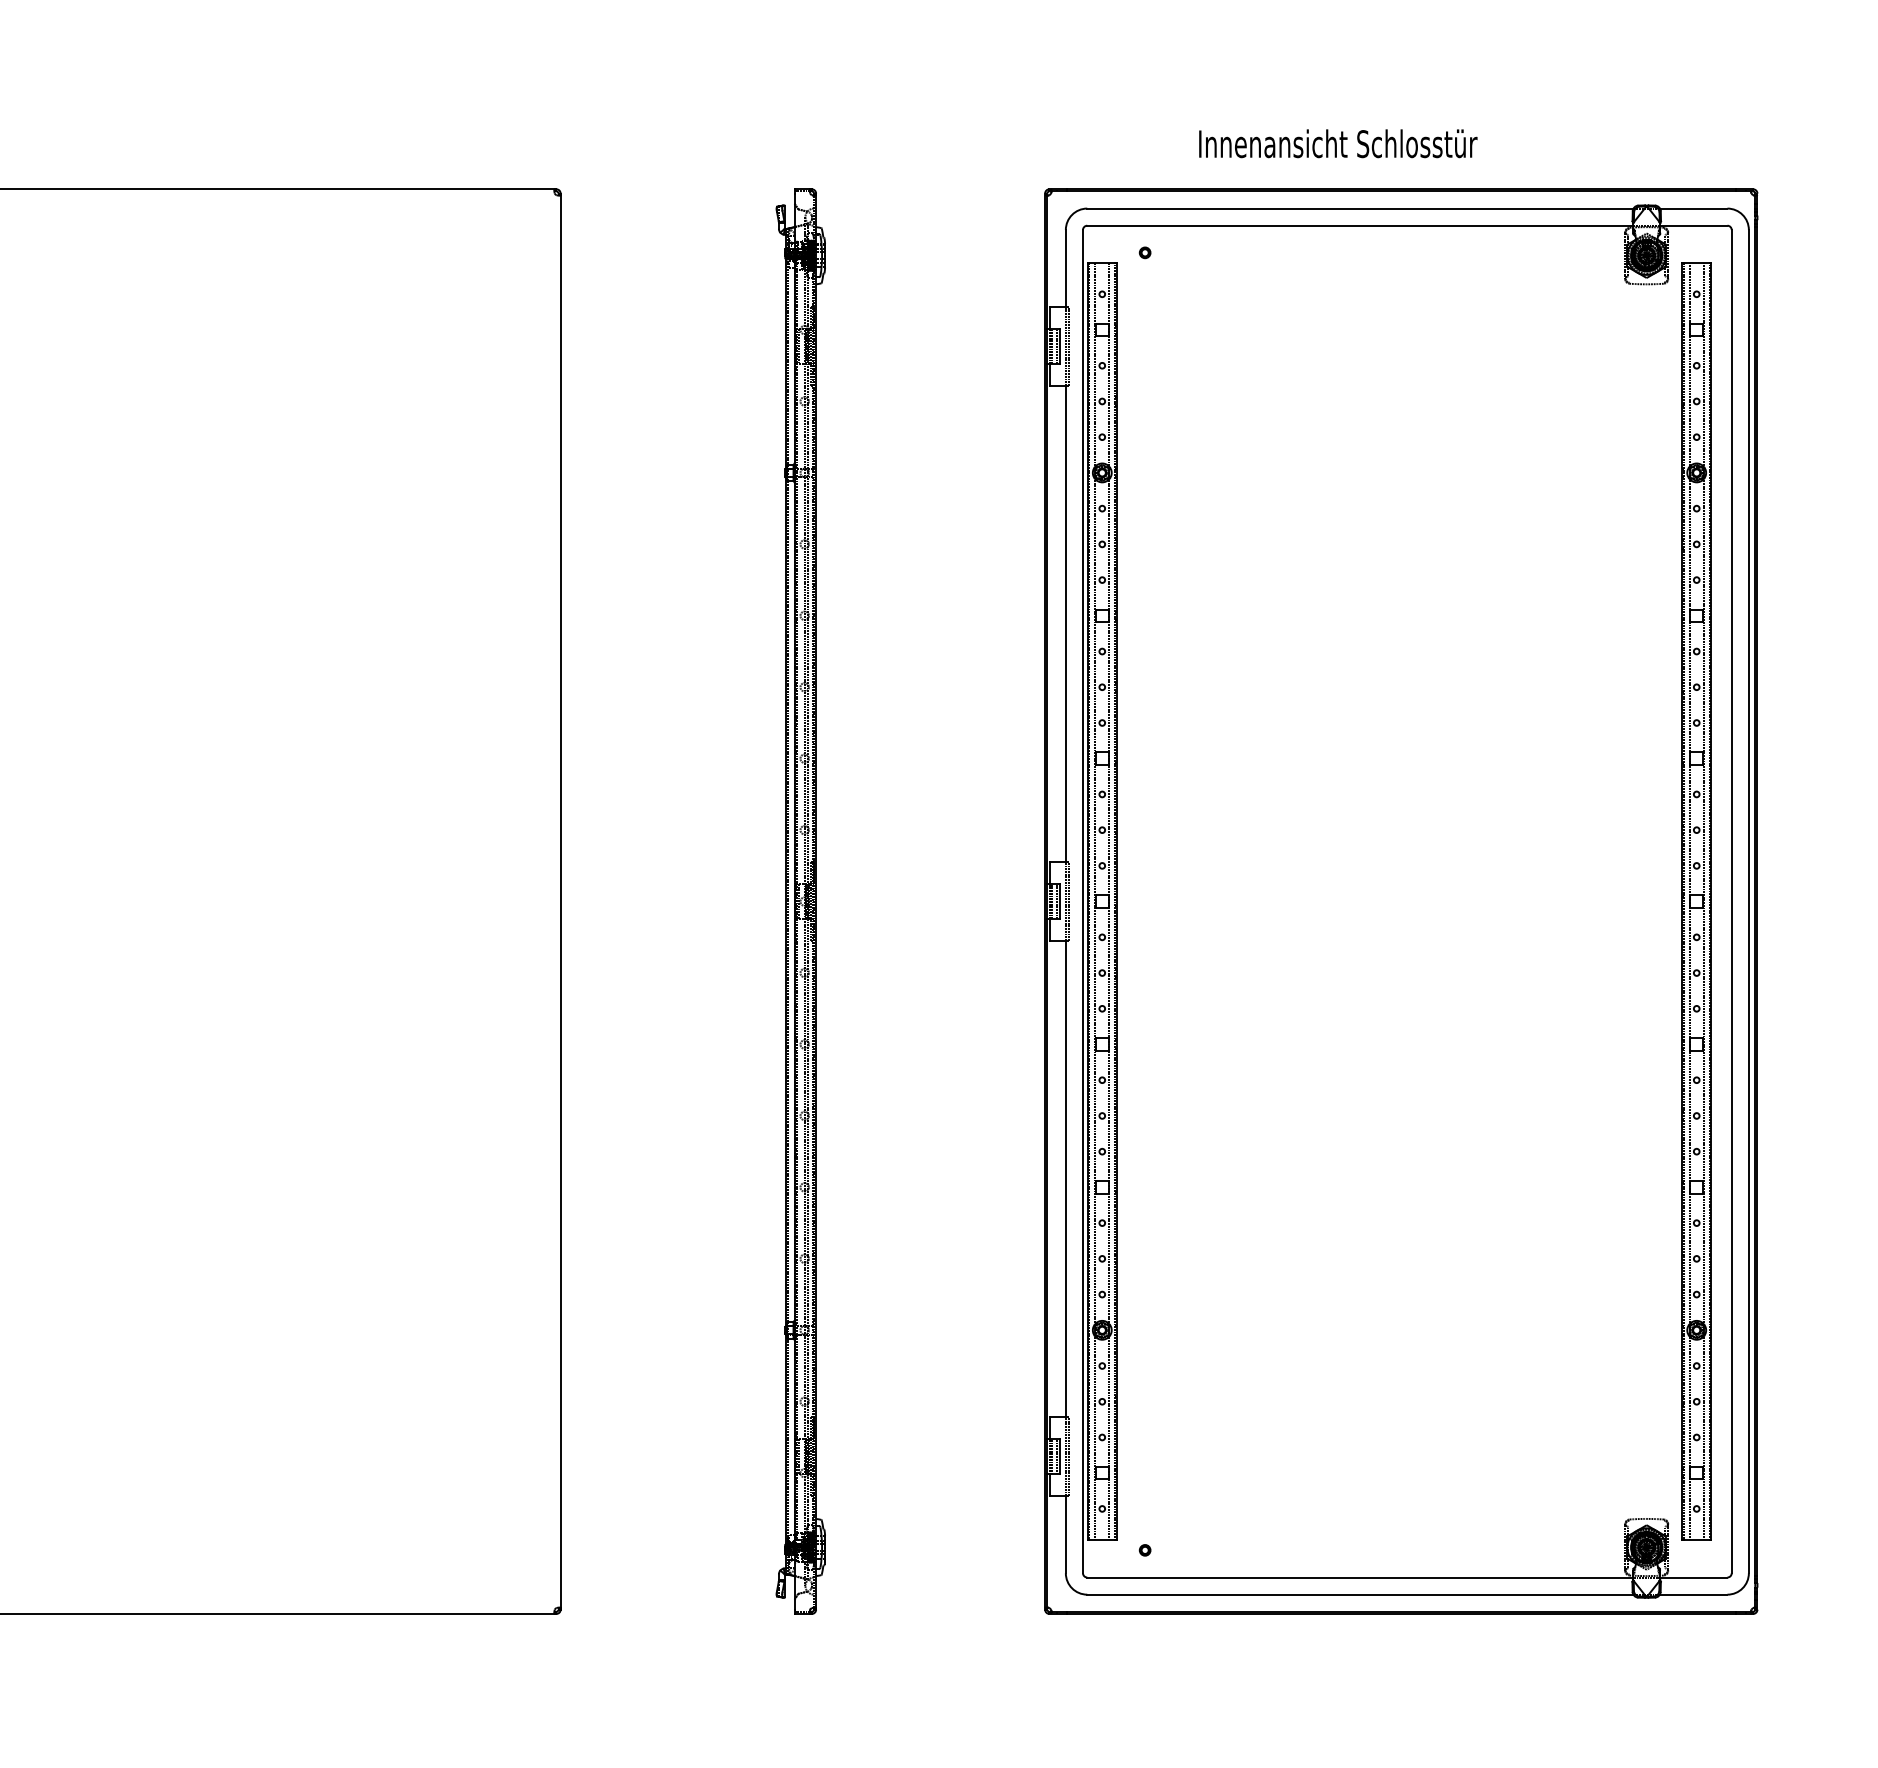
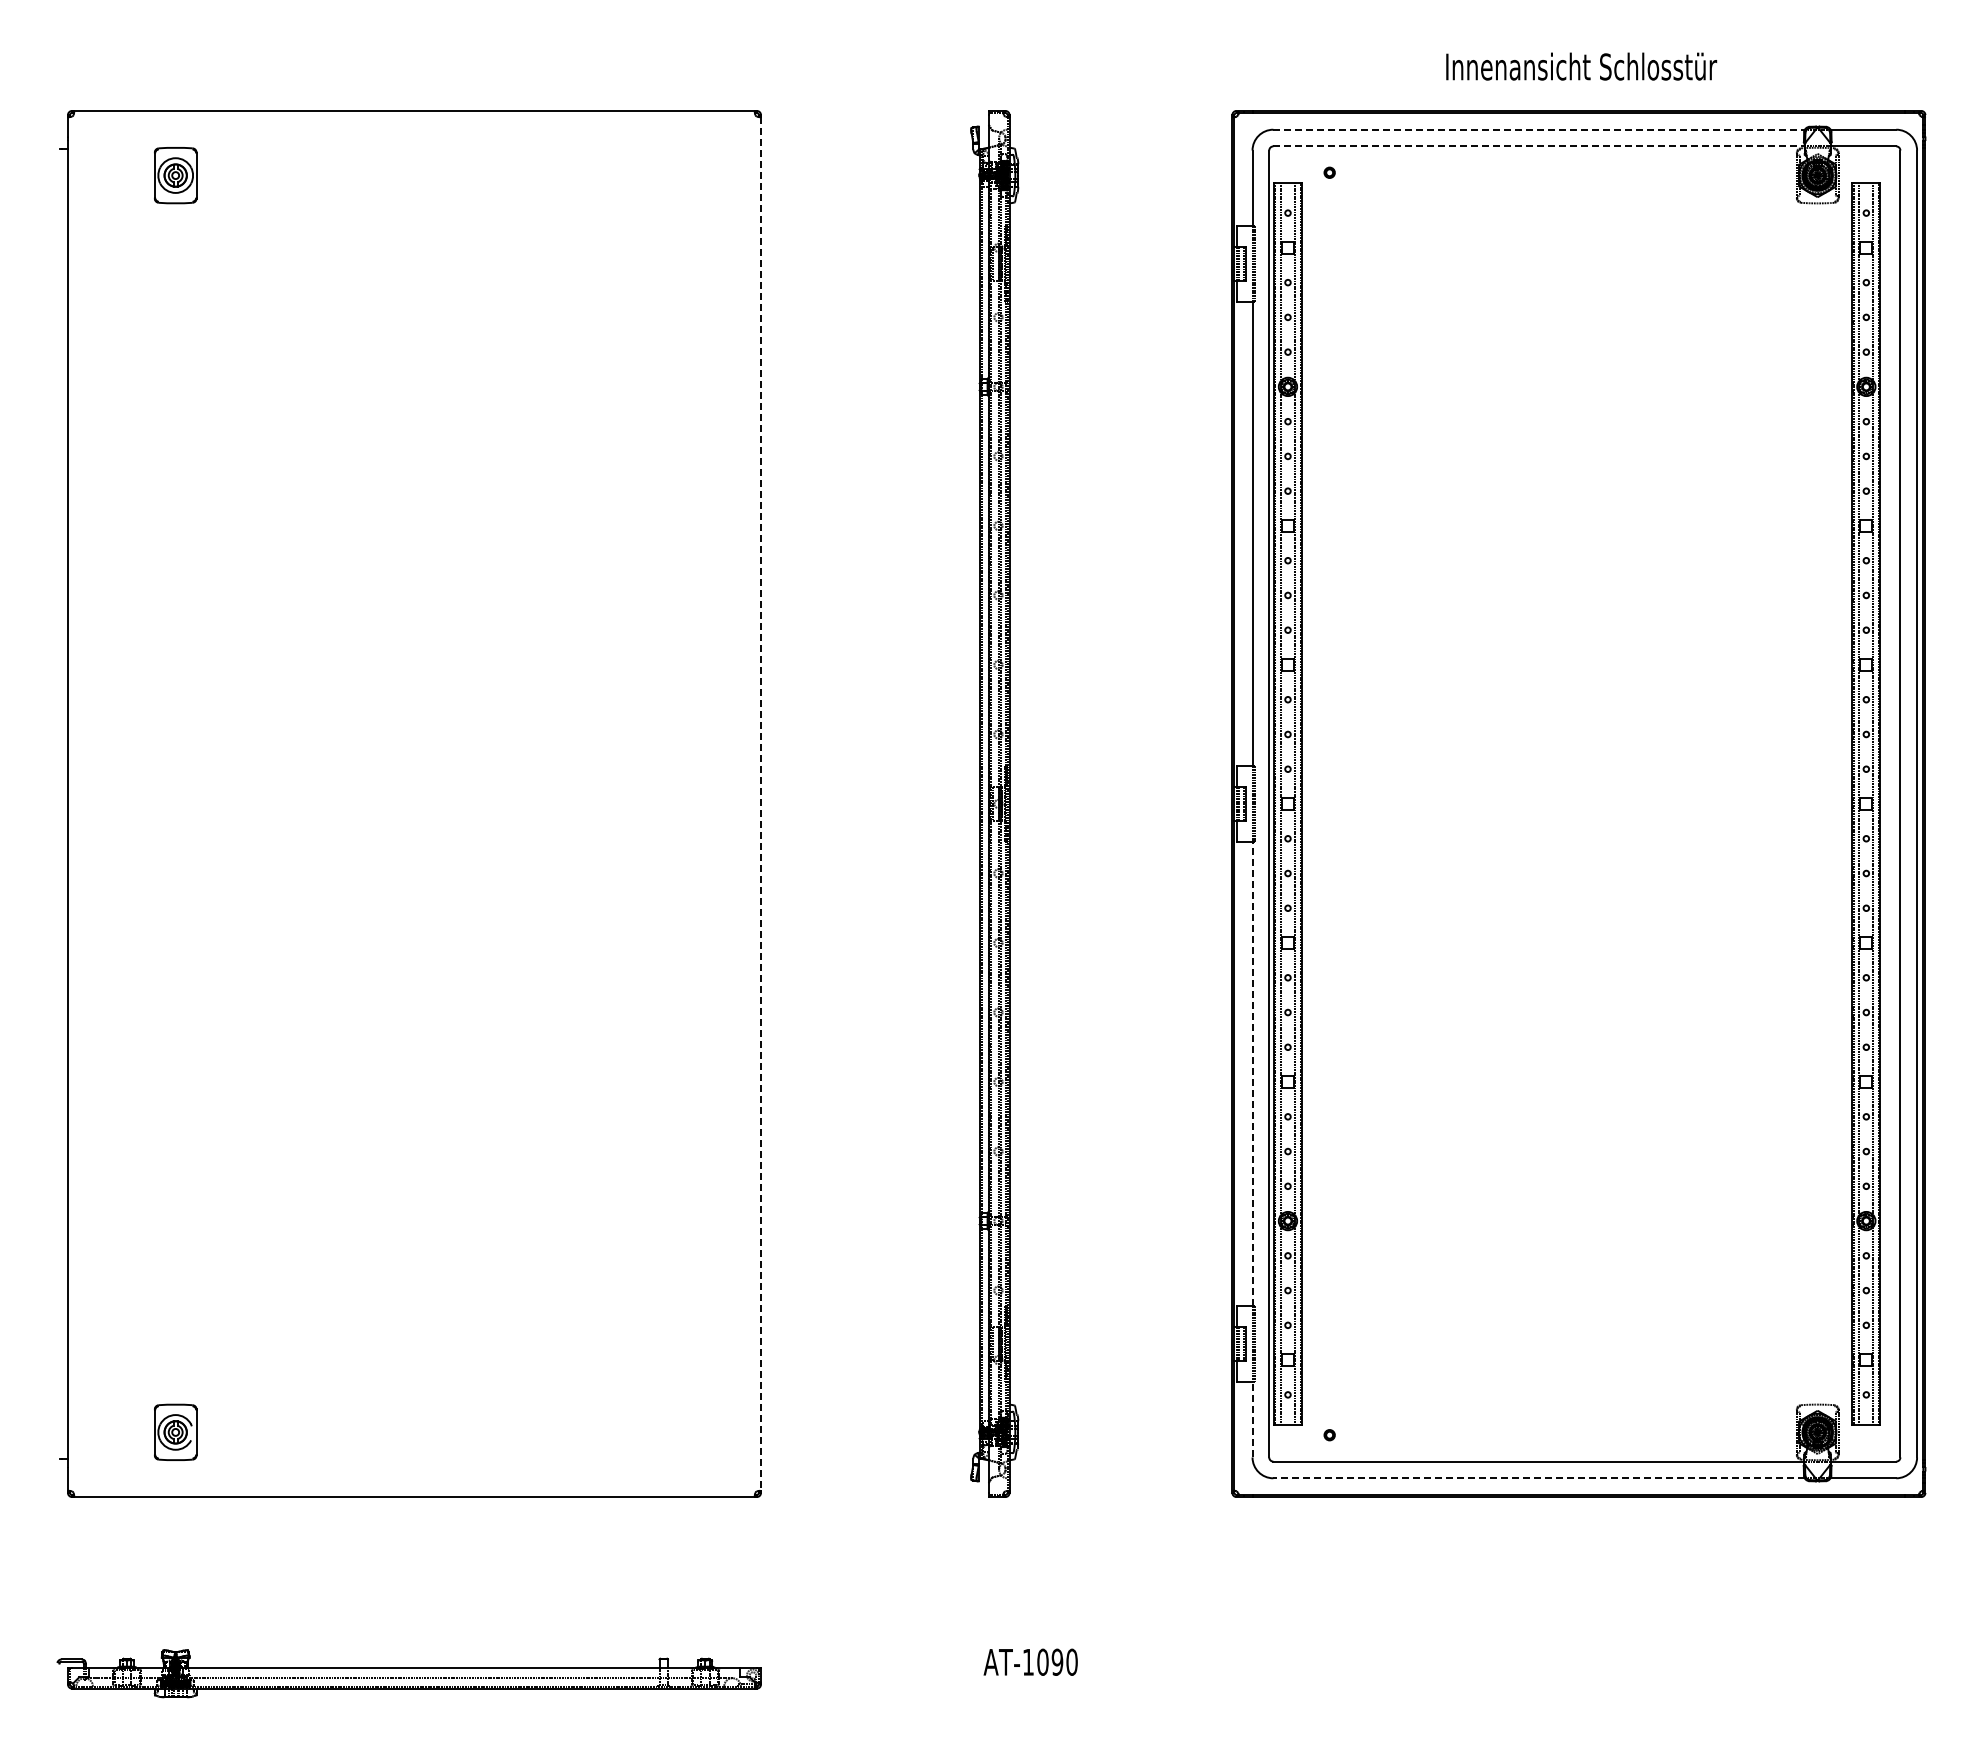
text: (1338, 143) -> (1581, 66), moved
line: (1360, 208) -> (1539, 129), solid -> dashed
line: (1359, 225) -> (1538, 146), solid -> dashed
line: (561, 902) -> (761, 804), solid -> dashed
line: (1065, 1179) -> (1252, 1074), solid -> dashed
line: (1065, 1534) -> (1252, 1419), solid -> dashed
line: (1360, 1594) -> (1539, 1478), solid -> dashed

